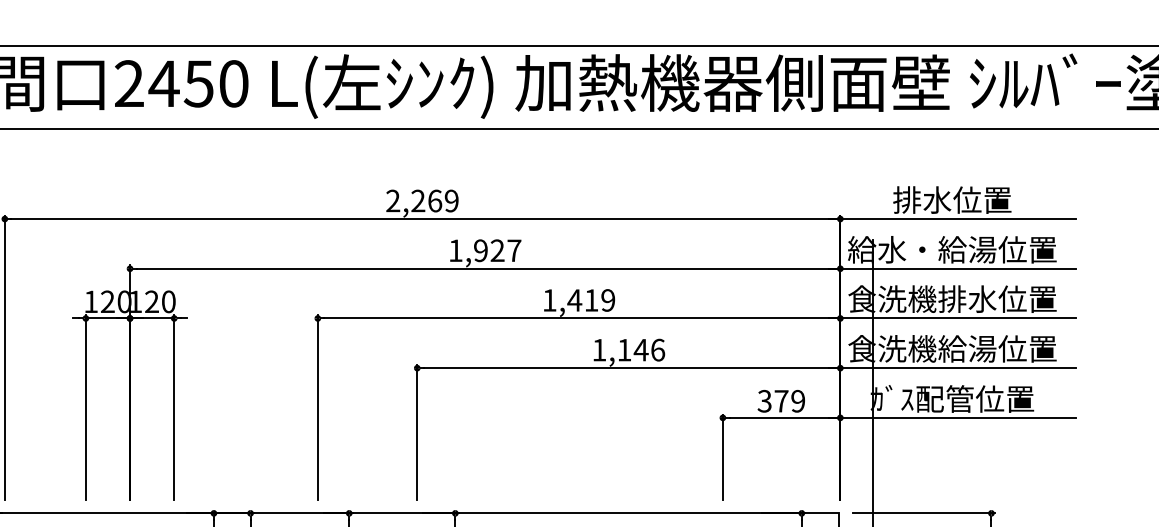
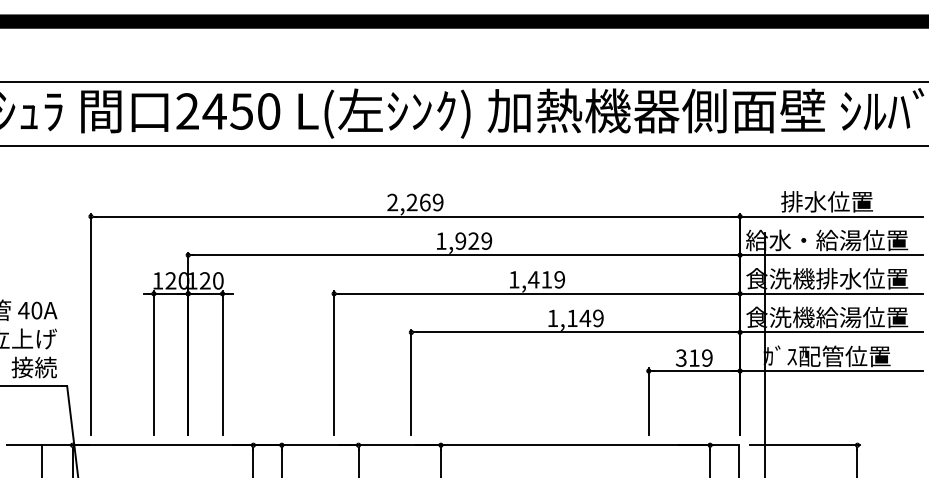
text: (513, 249) -> (486, 240), 1,927 -> 1,929
text: (658, 350) -> (598, 318), 1,146 -> 1,149
text: (781, 400) -> (694, 357), 379 -> 319

